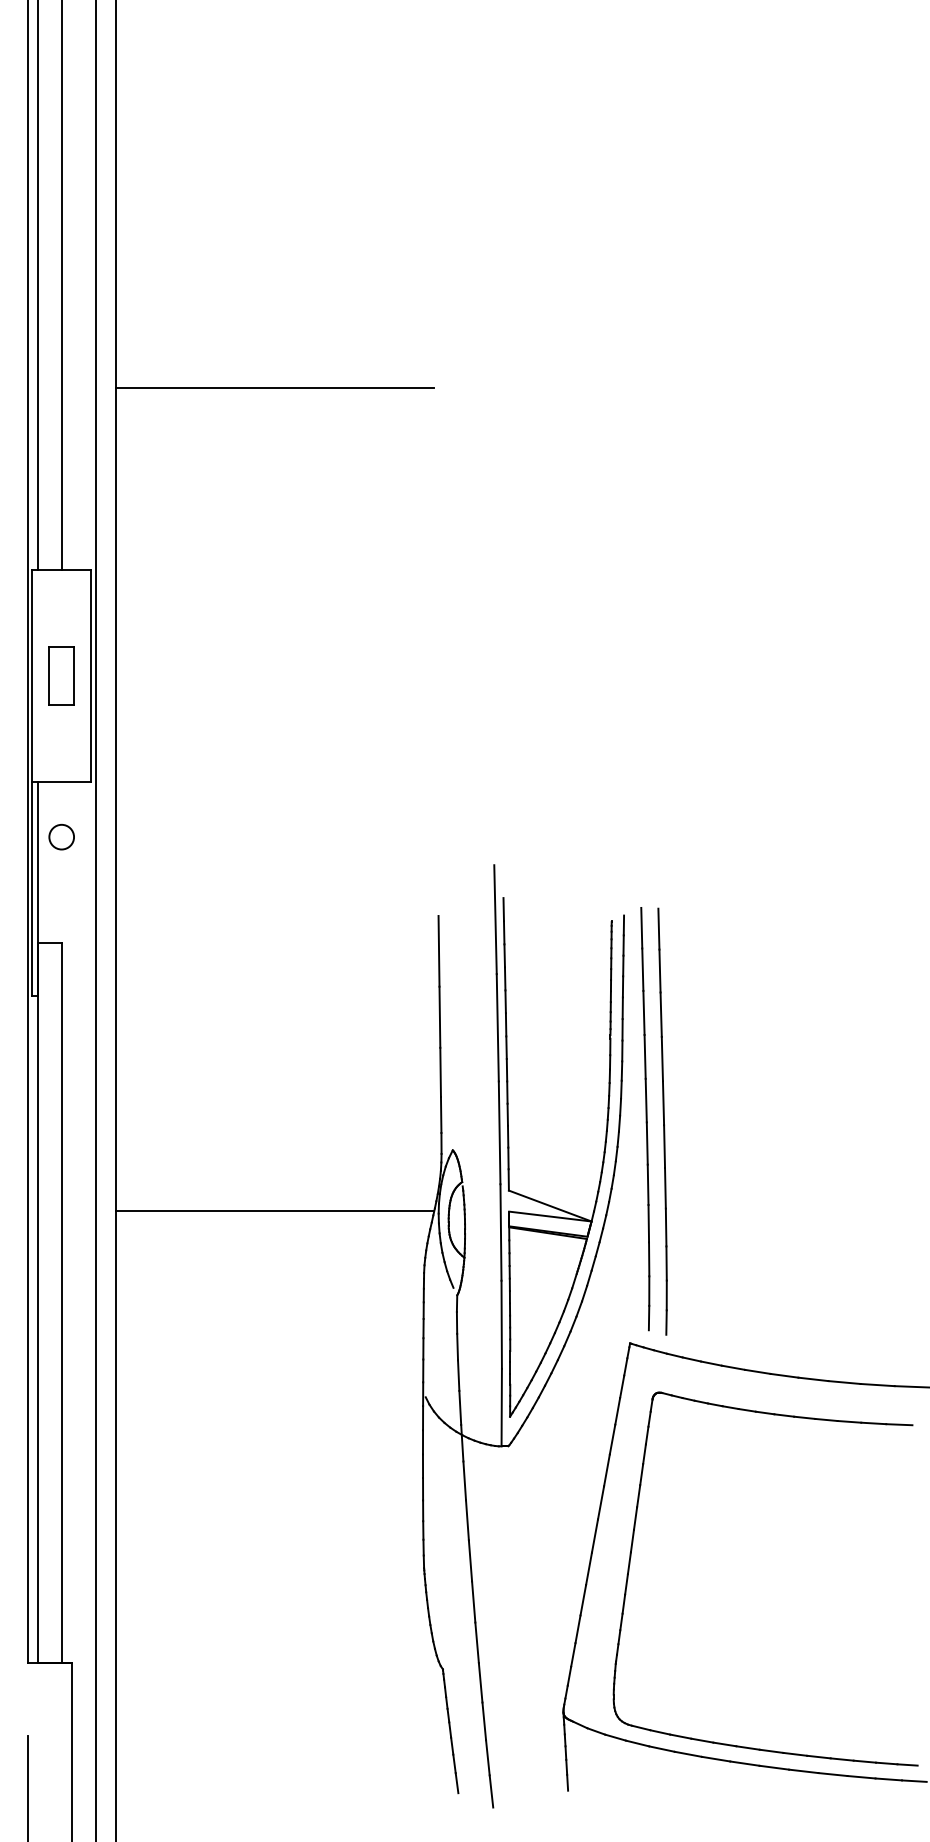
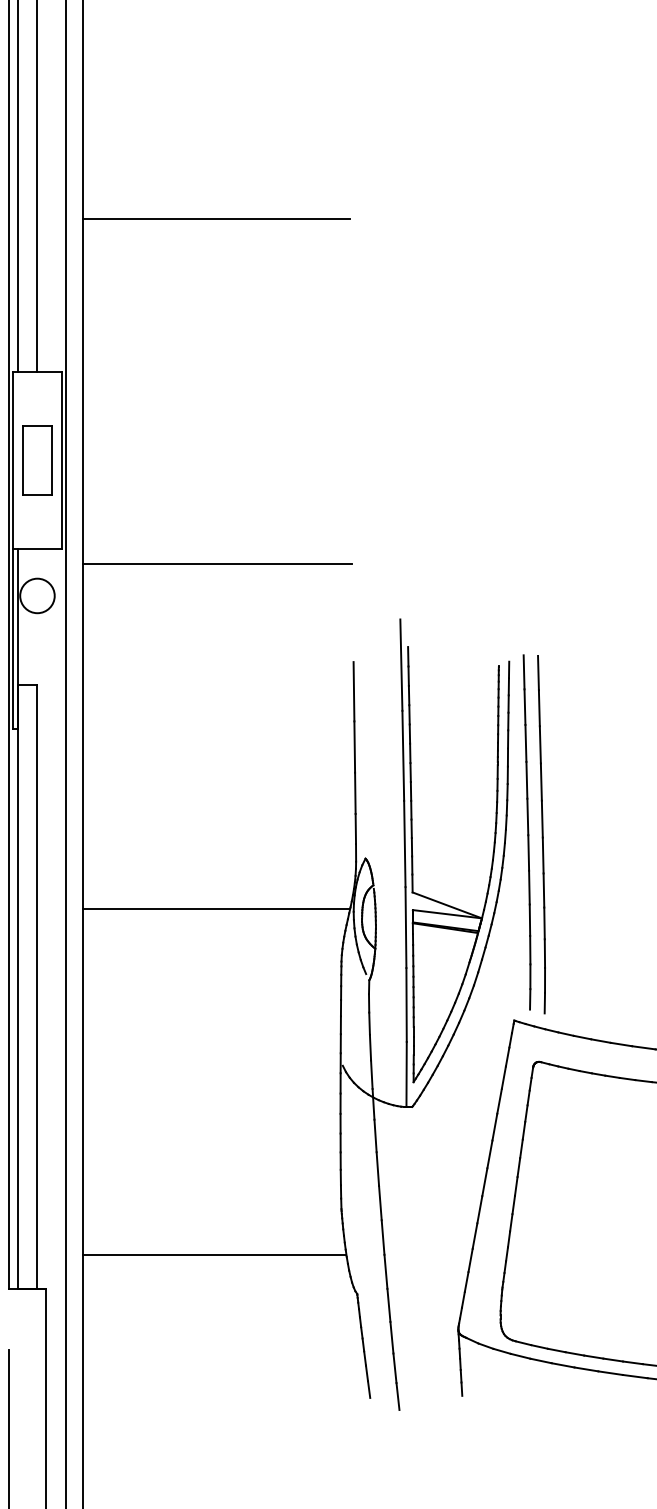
part: (61, 675) -> (37, 460), size x1.43
line: (276, 799) -> (217, 564), added
circle: (61, 836) -> (37, 595), size x1.67
line: (273, 1622) -> (215, 1254), added

